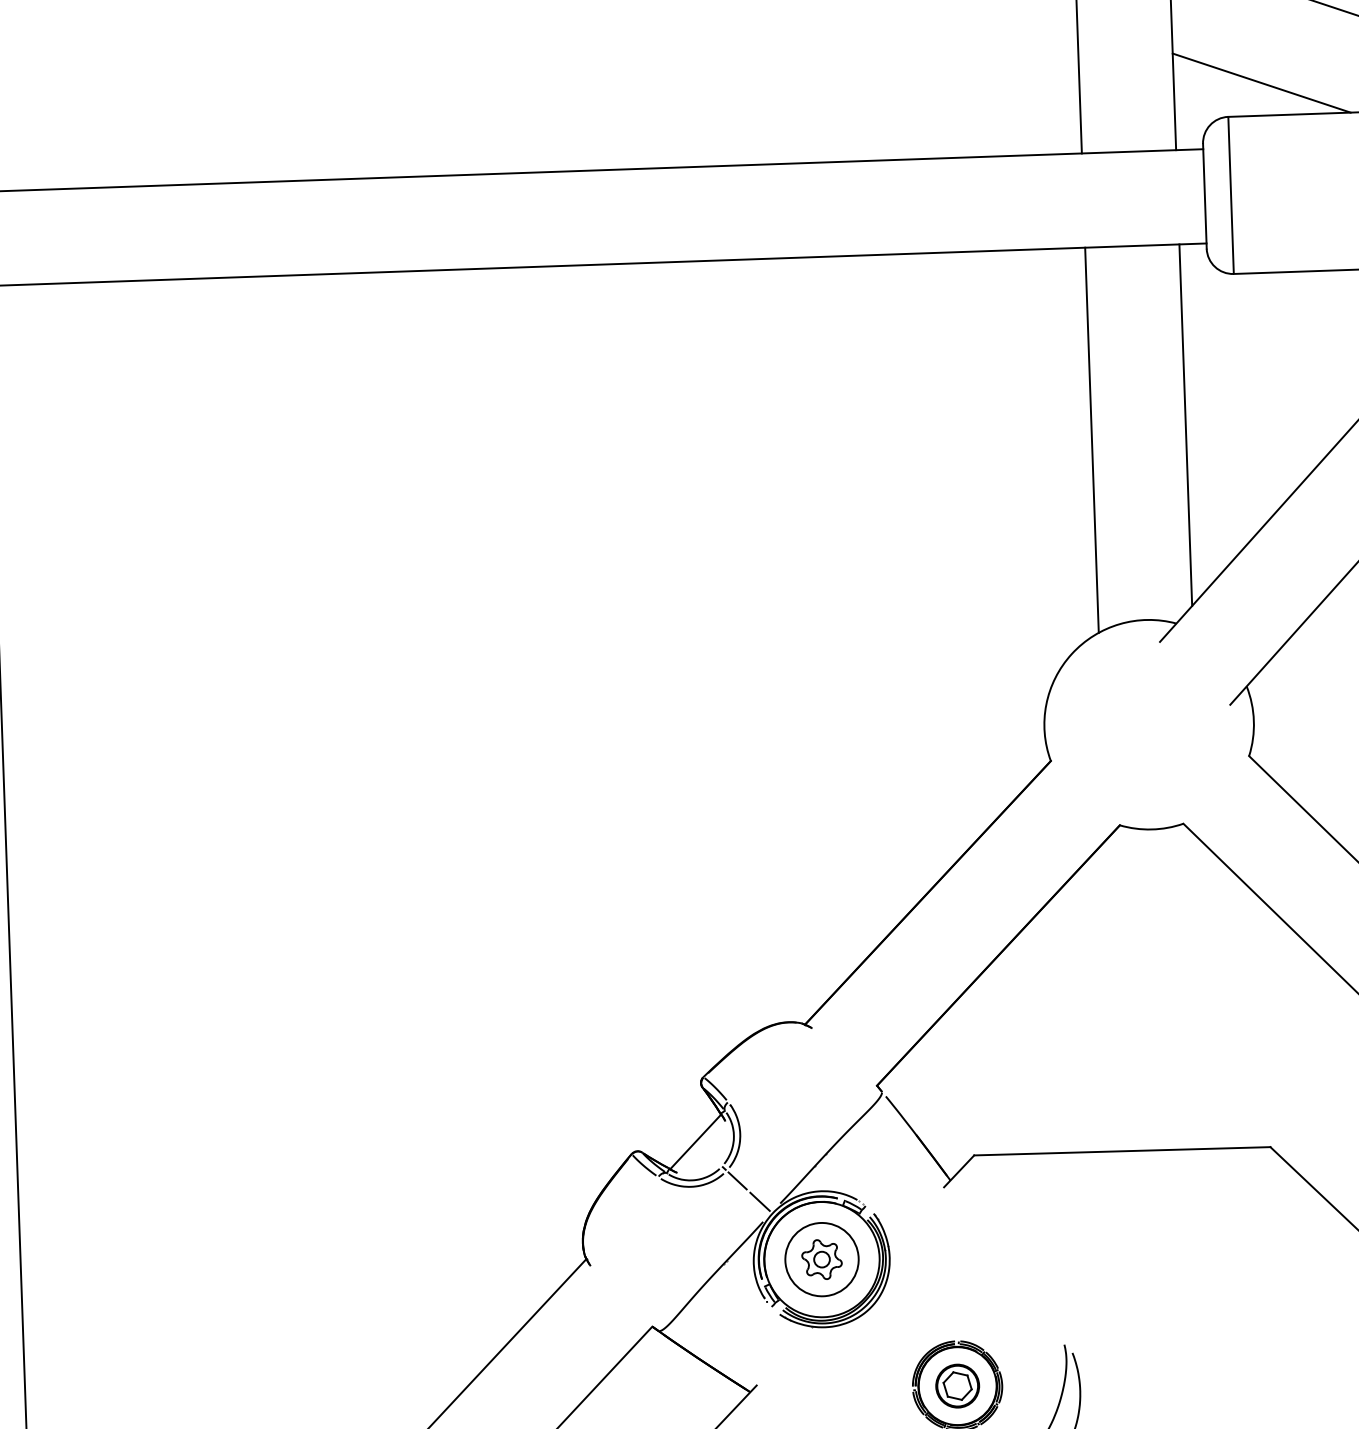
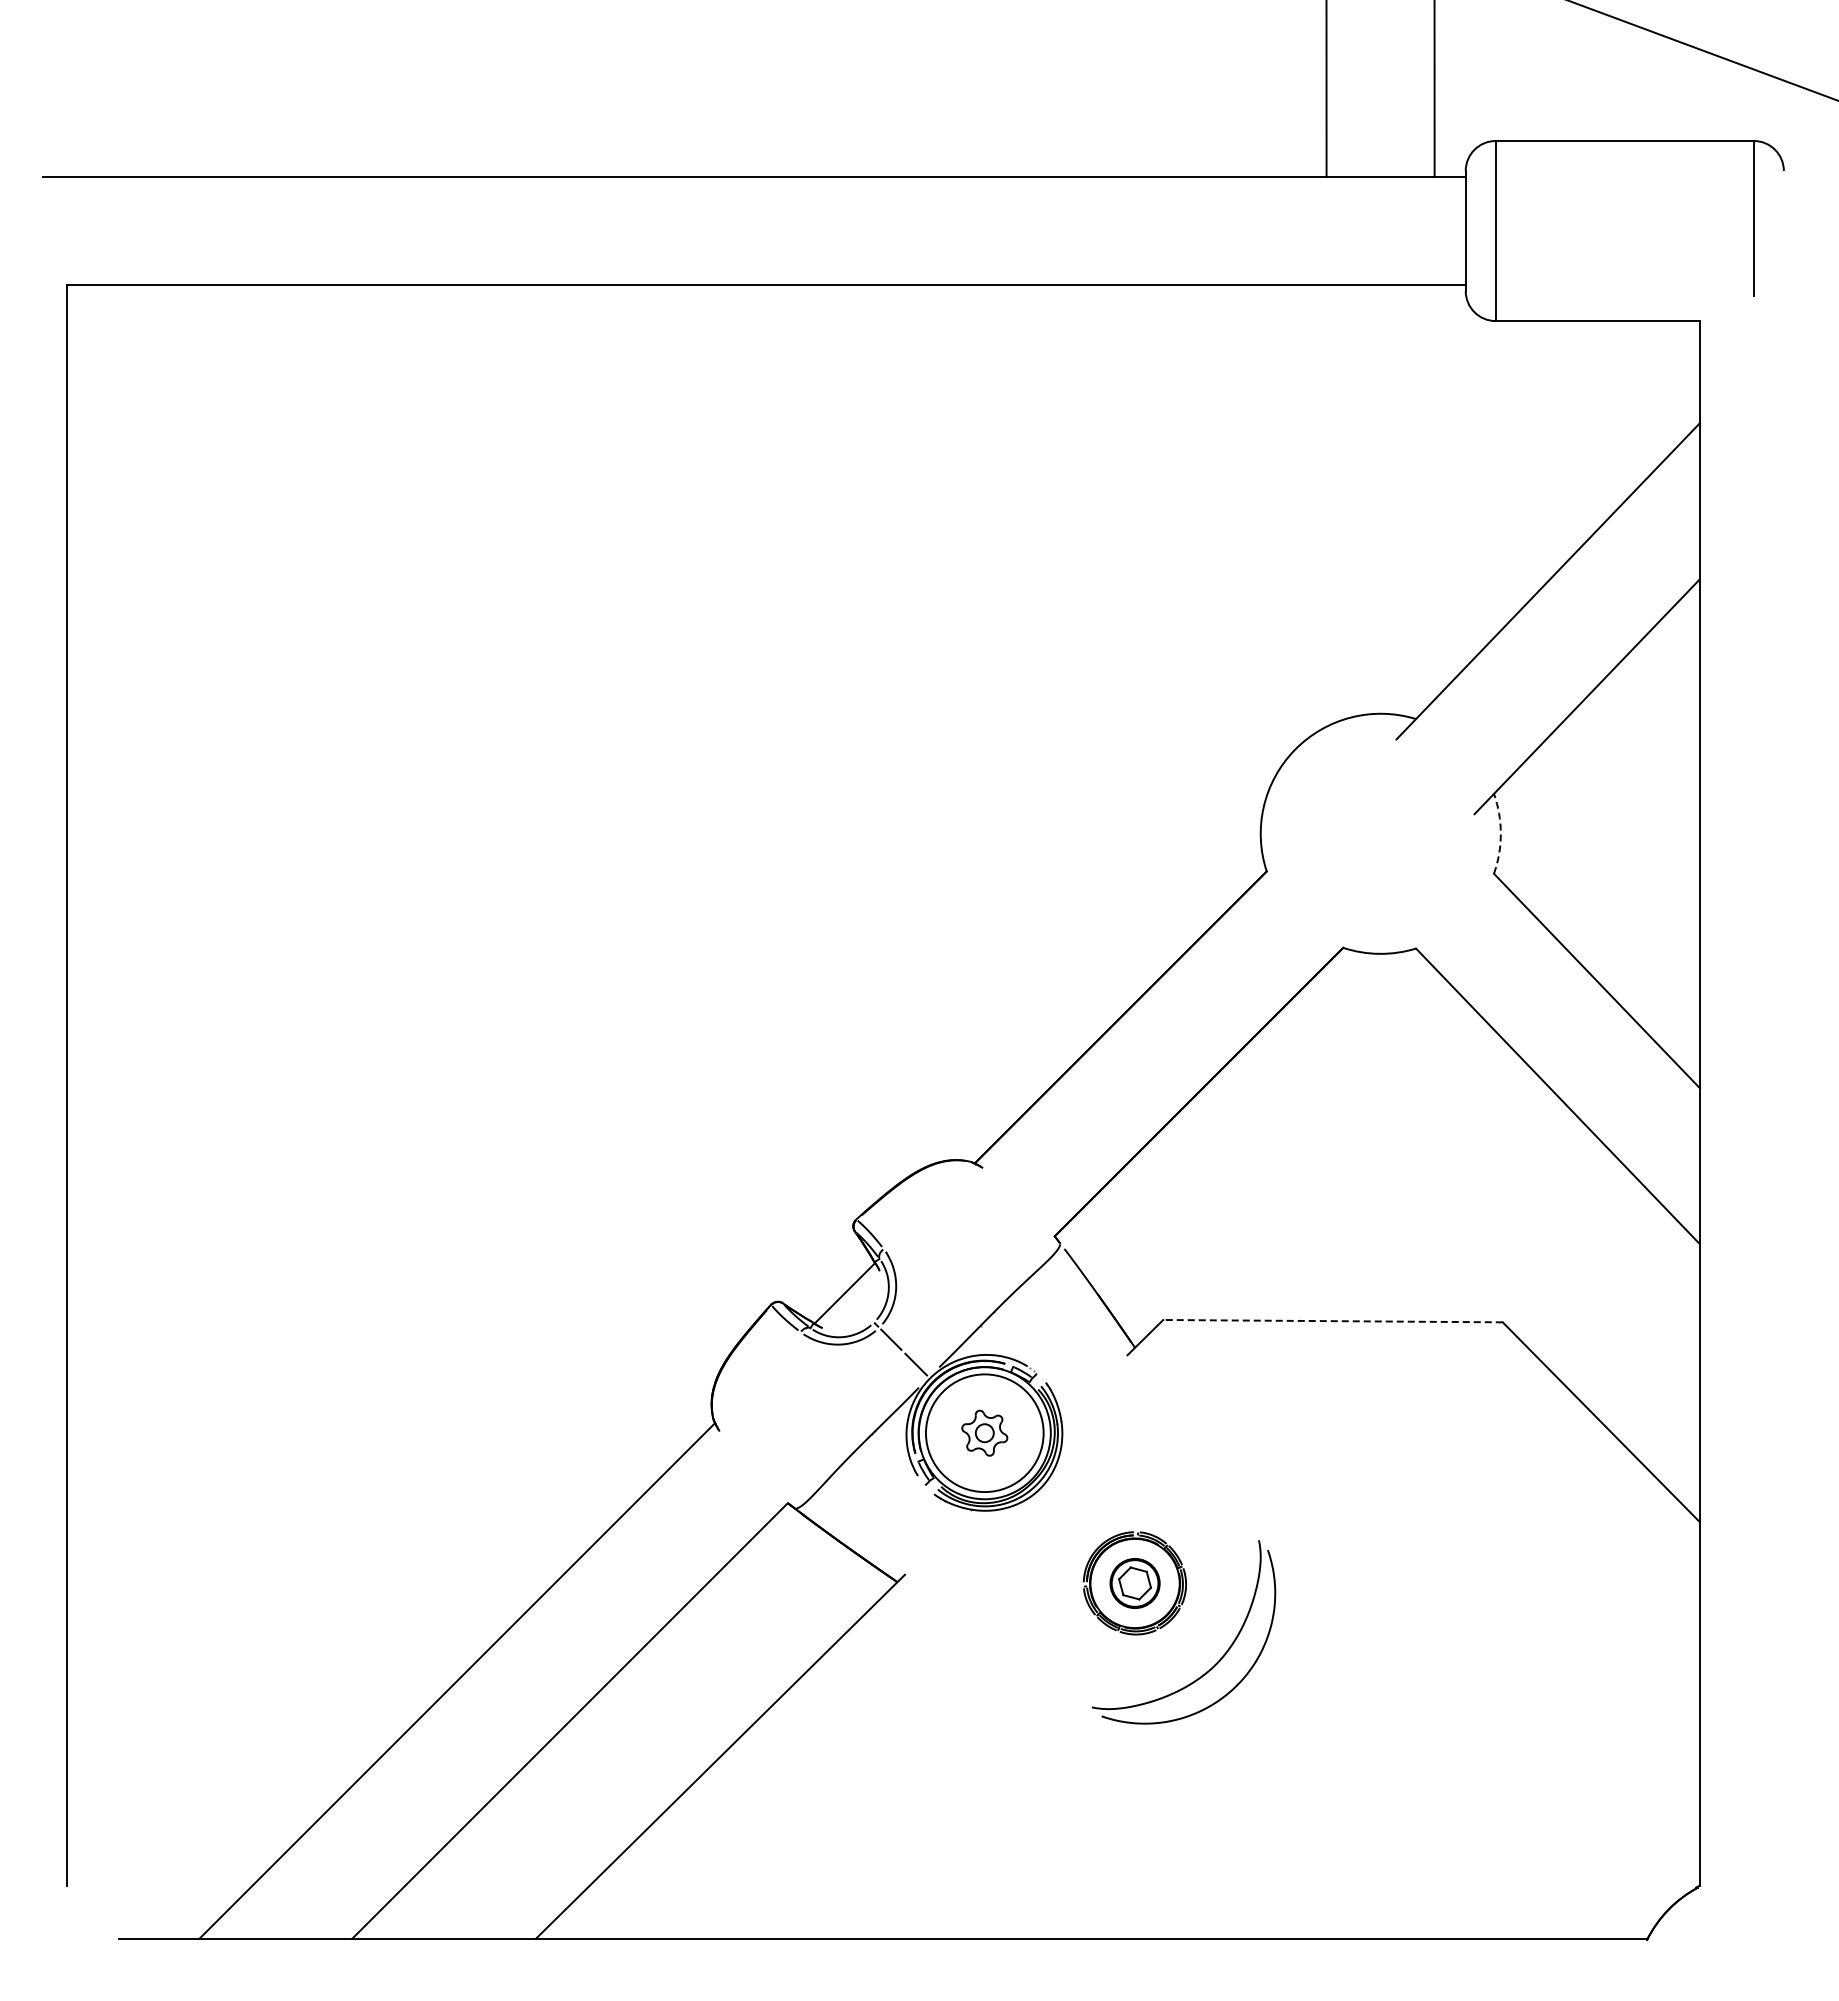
line: (1261, 83) -> (1534, 103), removed
line: (1185, 425) -> (1434, 492), removed
line: (1091, 439) -> (1326, 505), removed
arc: (1253, 720) -> (1500, 833), solid -> dashed
line: (1122, 1151) -> (1333, 1321), solid -> dashed
circle: (821, 1259) -> (984, 1433), size x1.4

